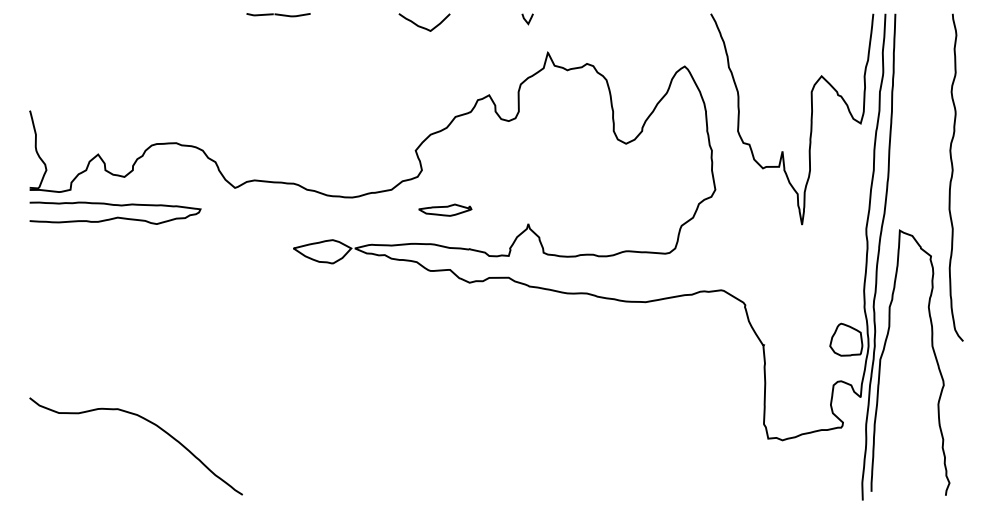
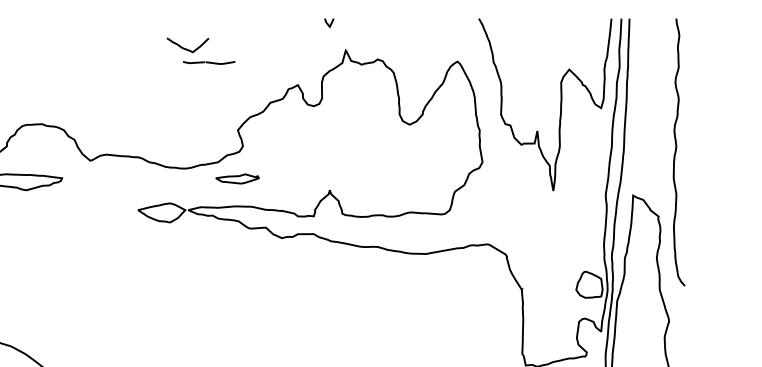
part: (278, 15) -> (209, 63), moved
curve: (422, 26) -> (186, 48), moved
part: (445, 209) -> (237, 178), moved

